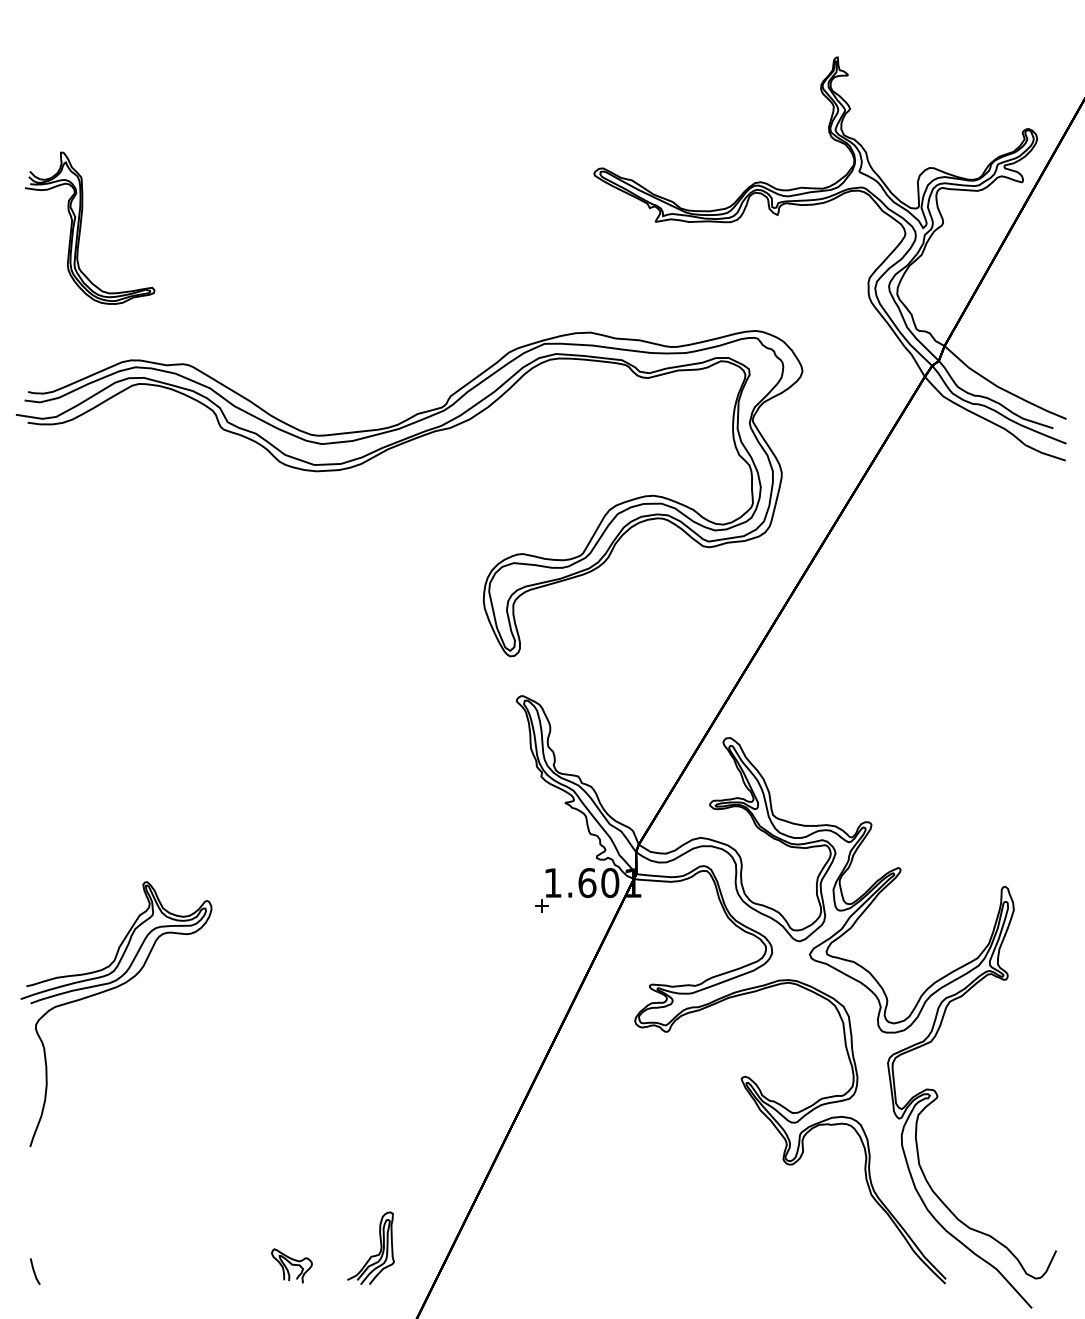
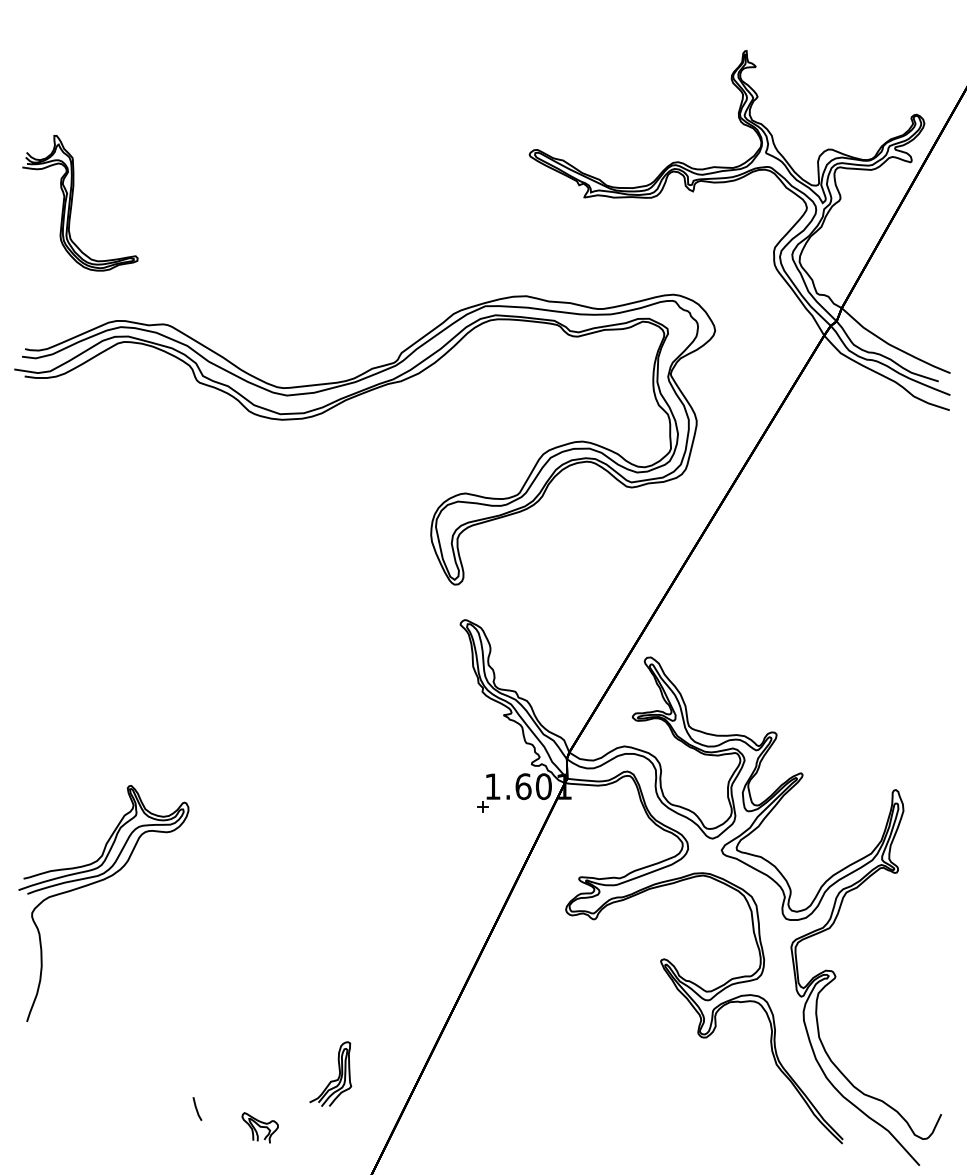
part: (371, 1255) -> (331, 1080), moved
line: (35, 1271) -> (197, 1108), moved

